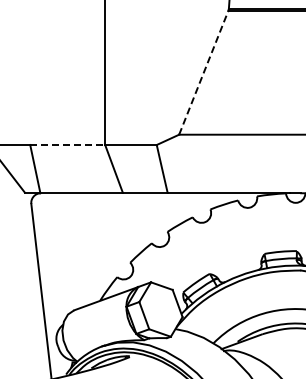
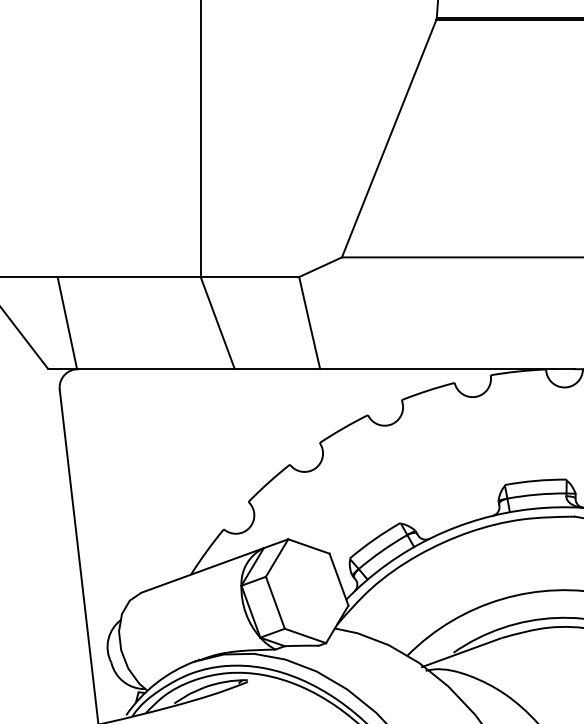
line: (203, 72) -> (388, 138), dashed -> solid
line: (68, 145) -> (130, 278), dashed -> solid

